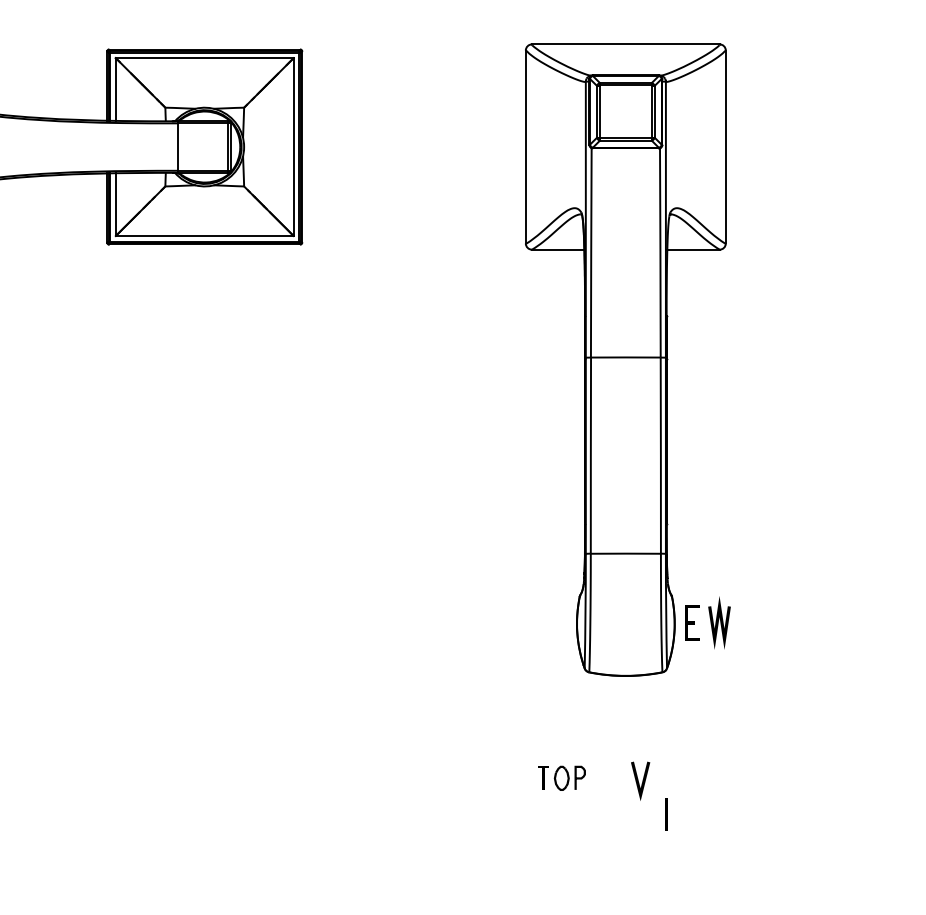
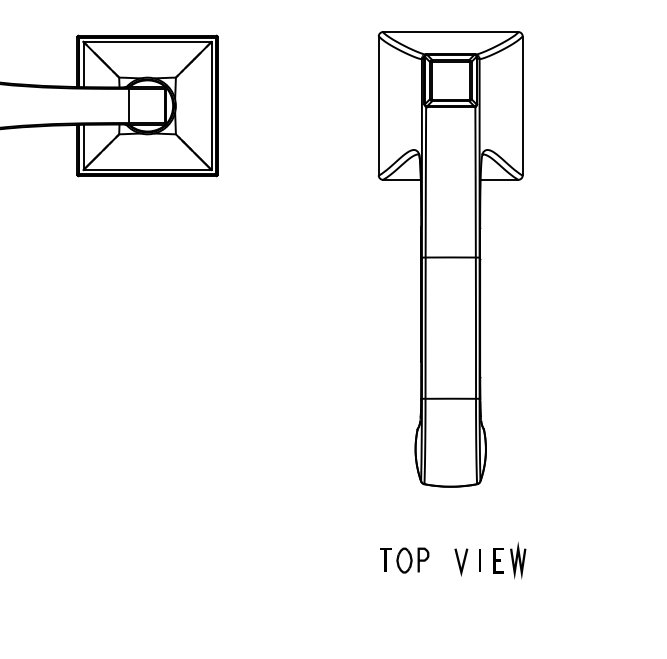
part: (707, 622) -> (509, 560), moved
part: (561, 778) -> (404, 560), size x1.43
line: (665, 814) -> (479, 560), moved

